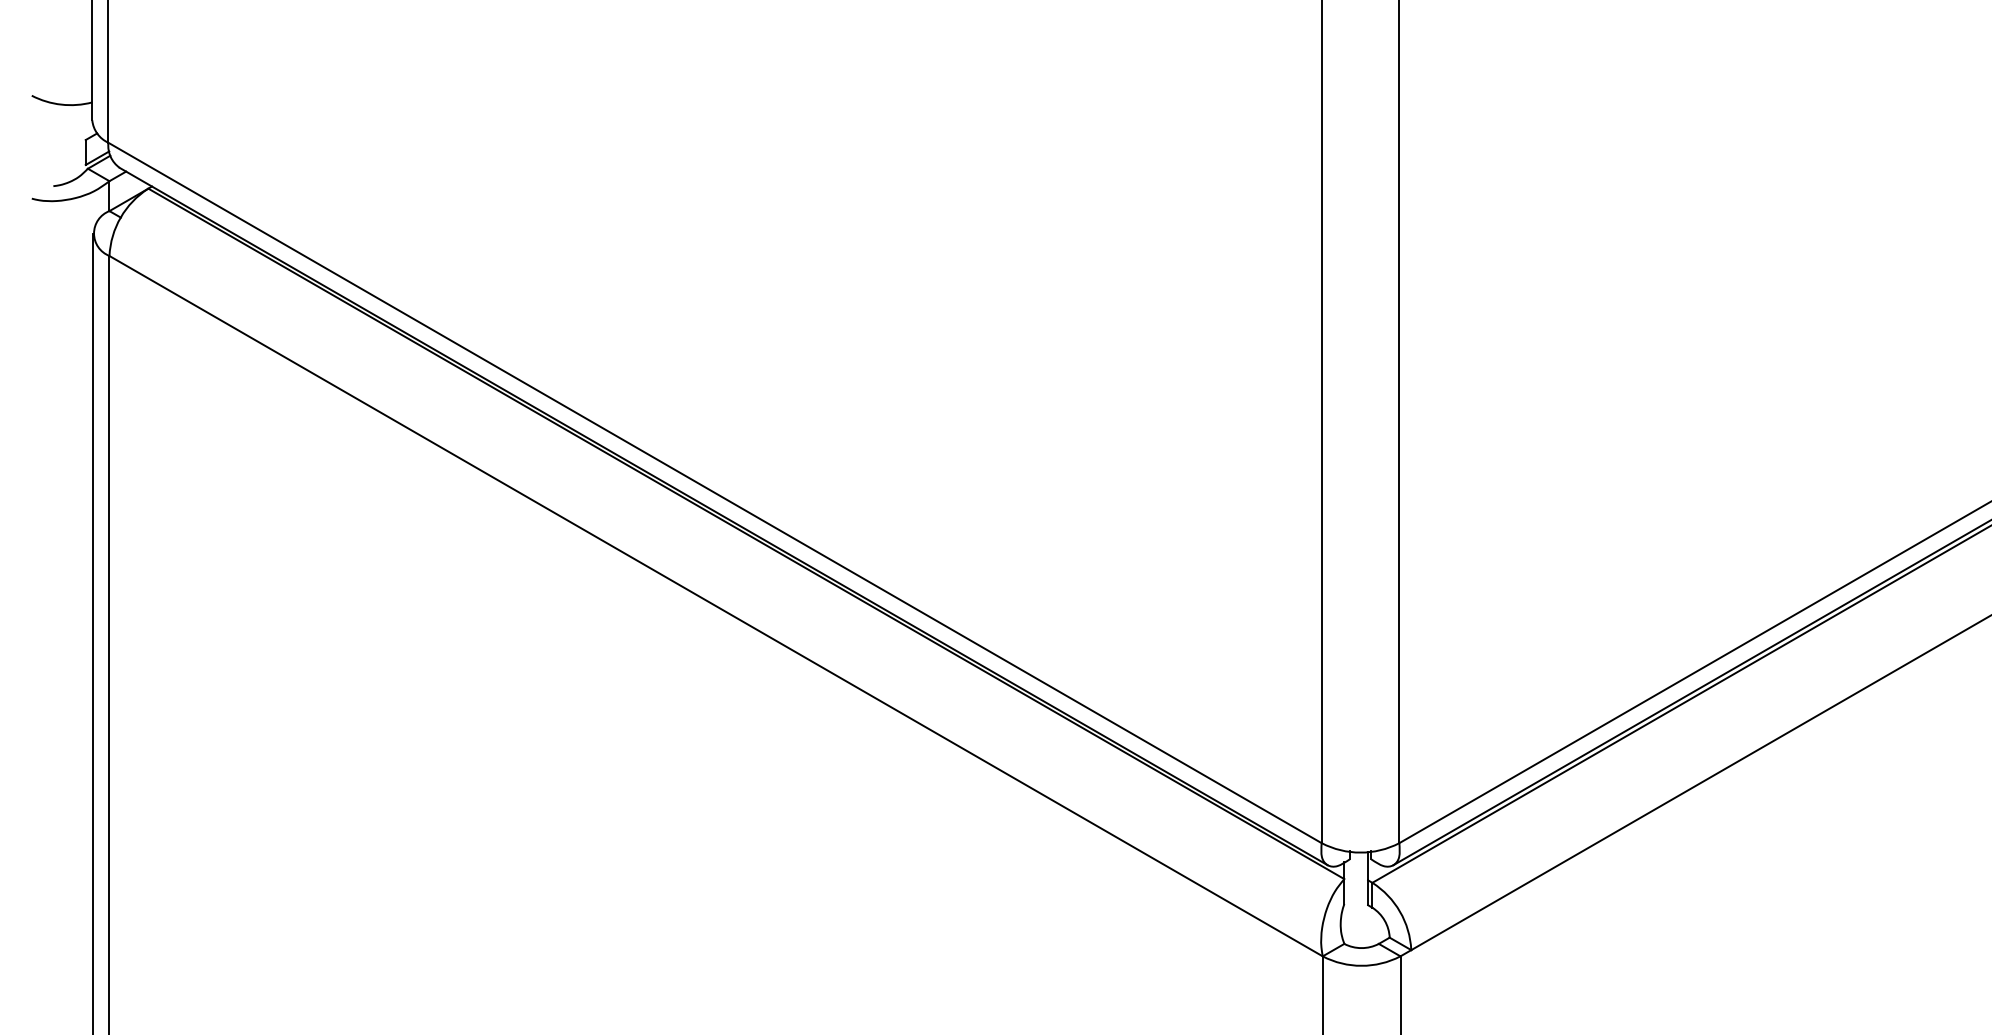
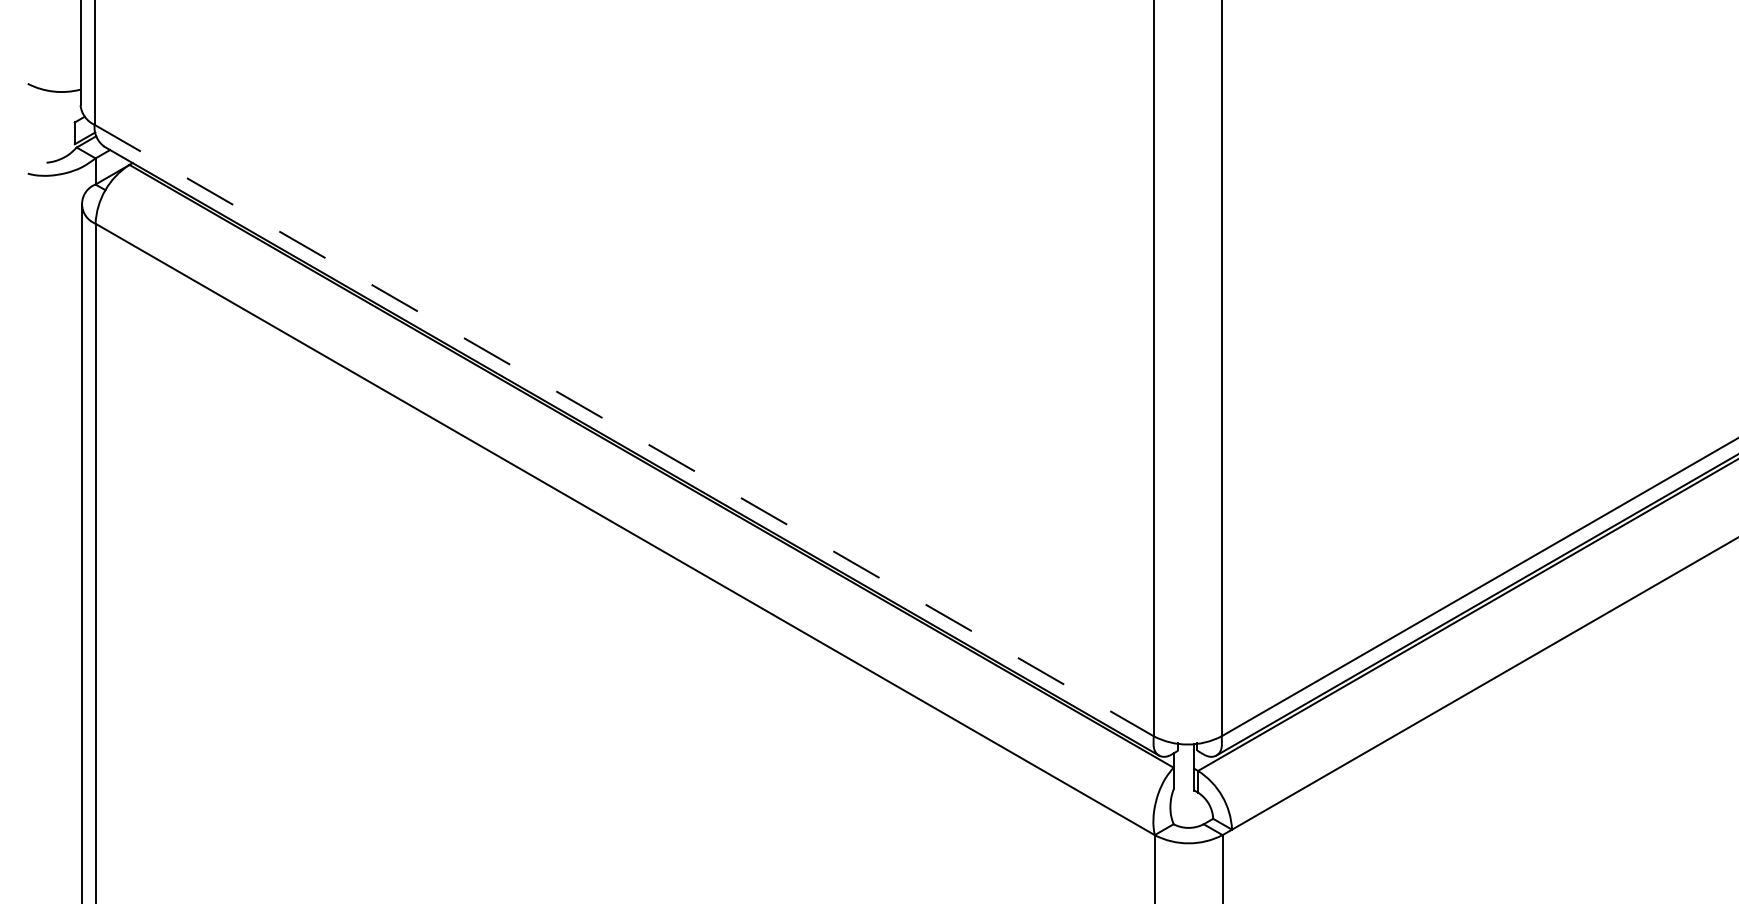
line: (715, 493) -> (624, 431), solid -> dashed

